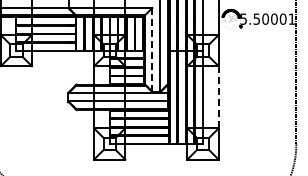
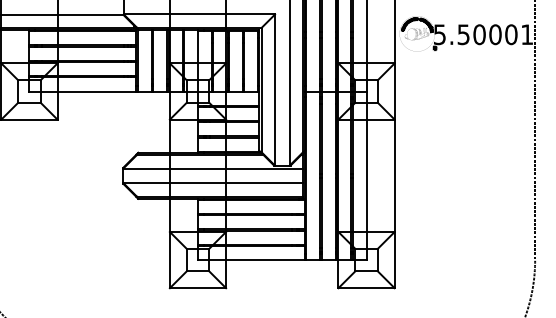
line: (152, 49) -> (275, 89), dashed -> solid
line: (218, 96) -> (394, 174), dashed -> solid

